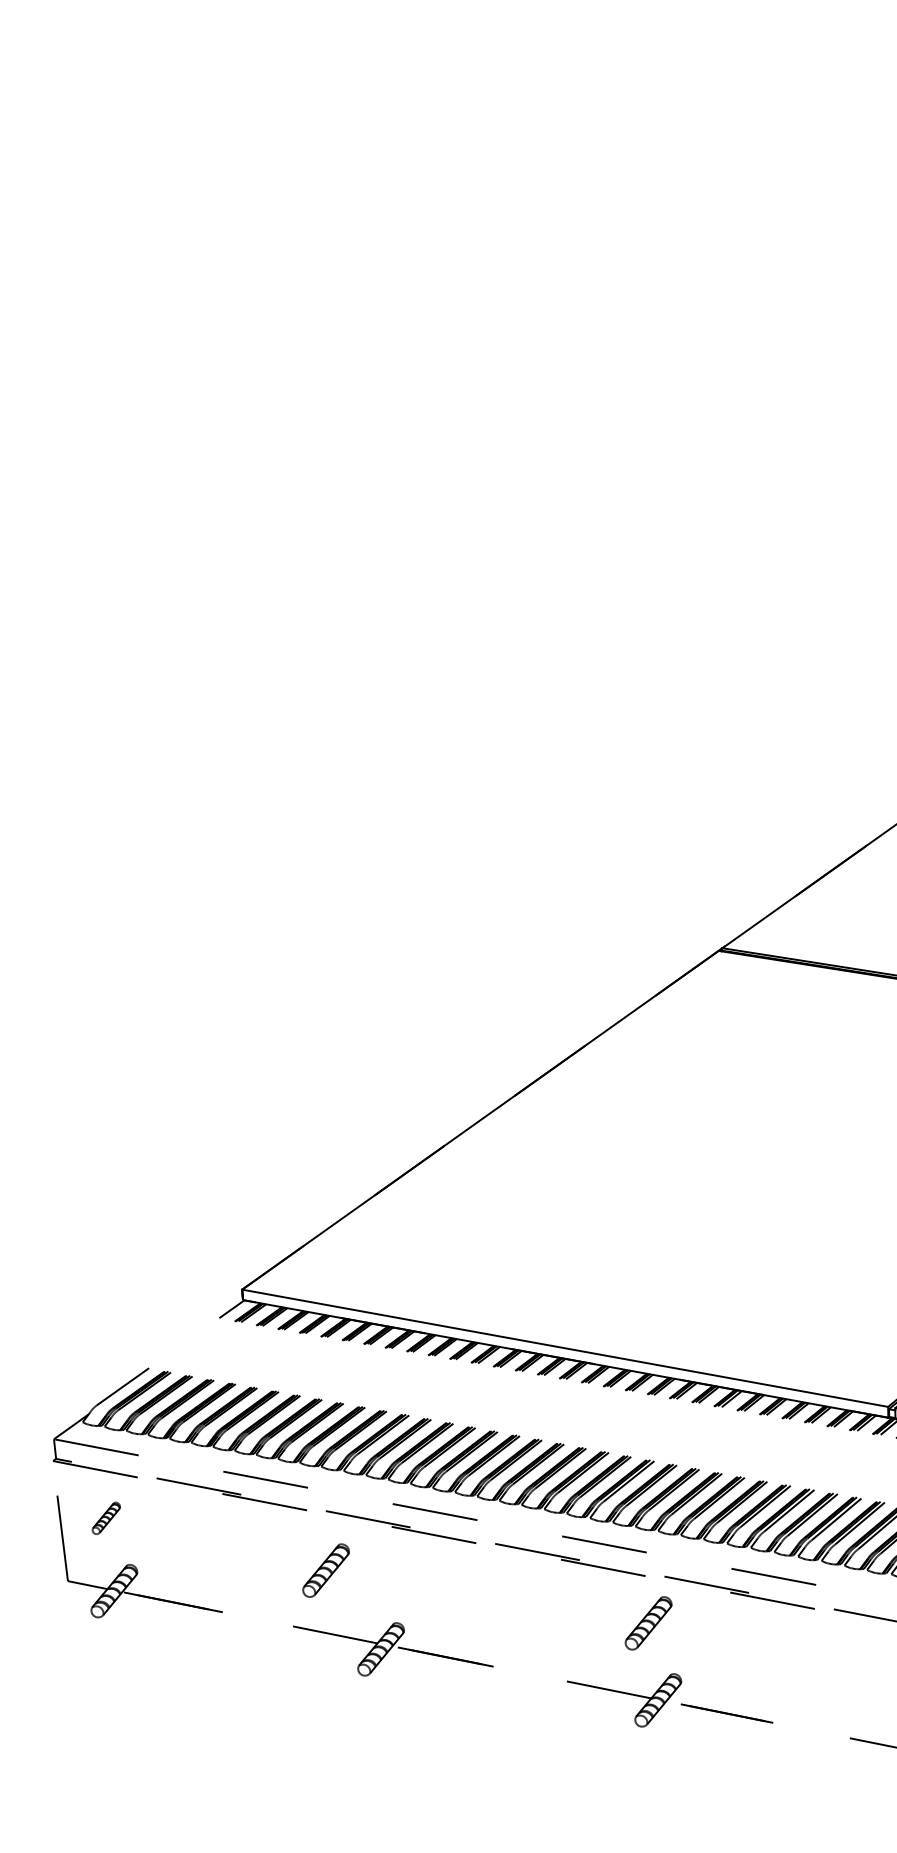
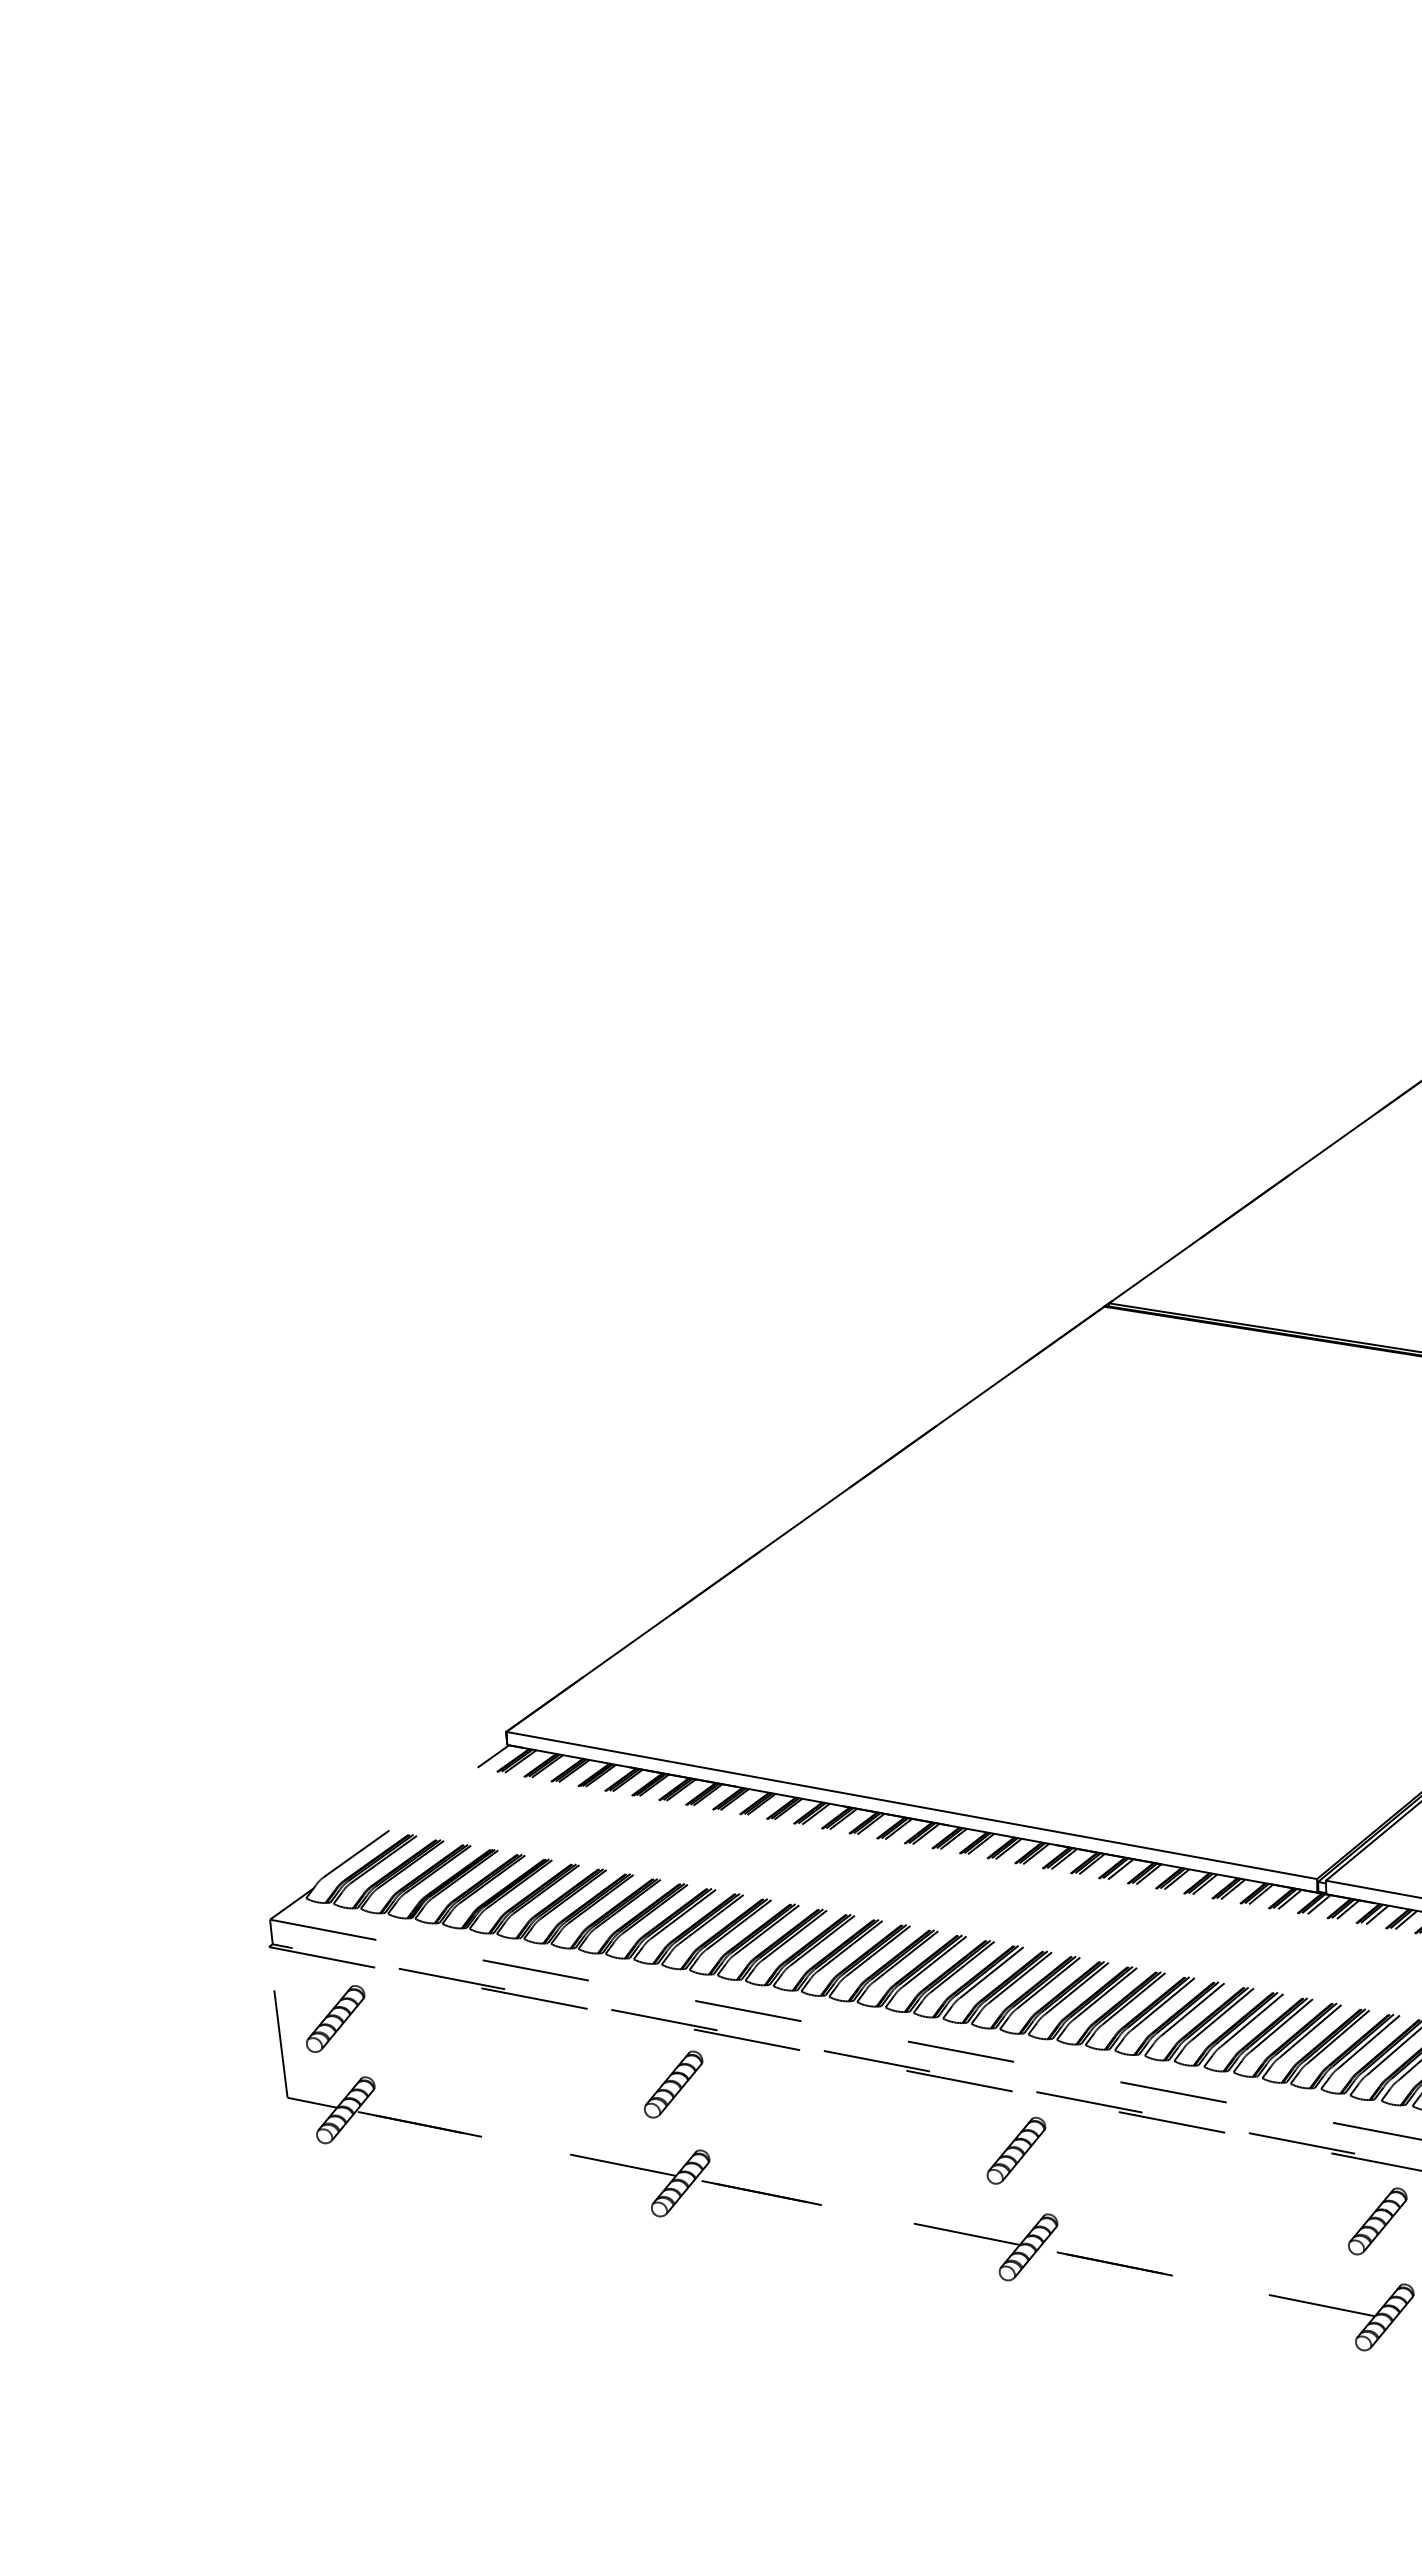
part: (106, 1517) -> (335, 2018), size x1.67
part: (326, 1570) -> (673, 2084), moved

